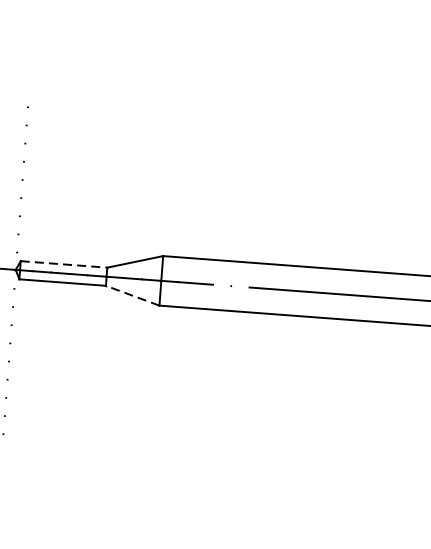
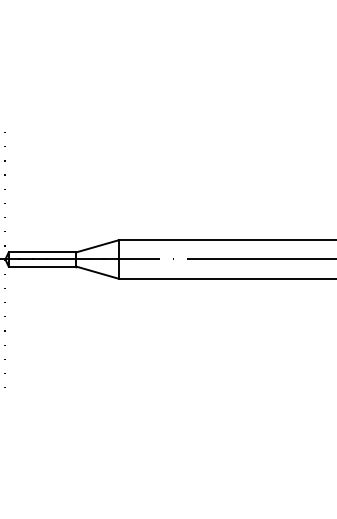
line: (64, 264) -> (42, 252), dashed -> solid
line: (132, 295) -> (97, 272), dashed -> solid

